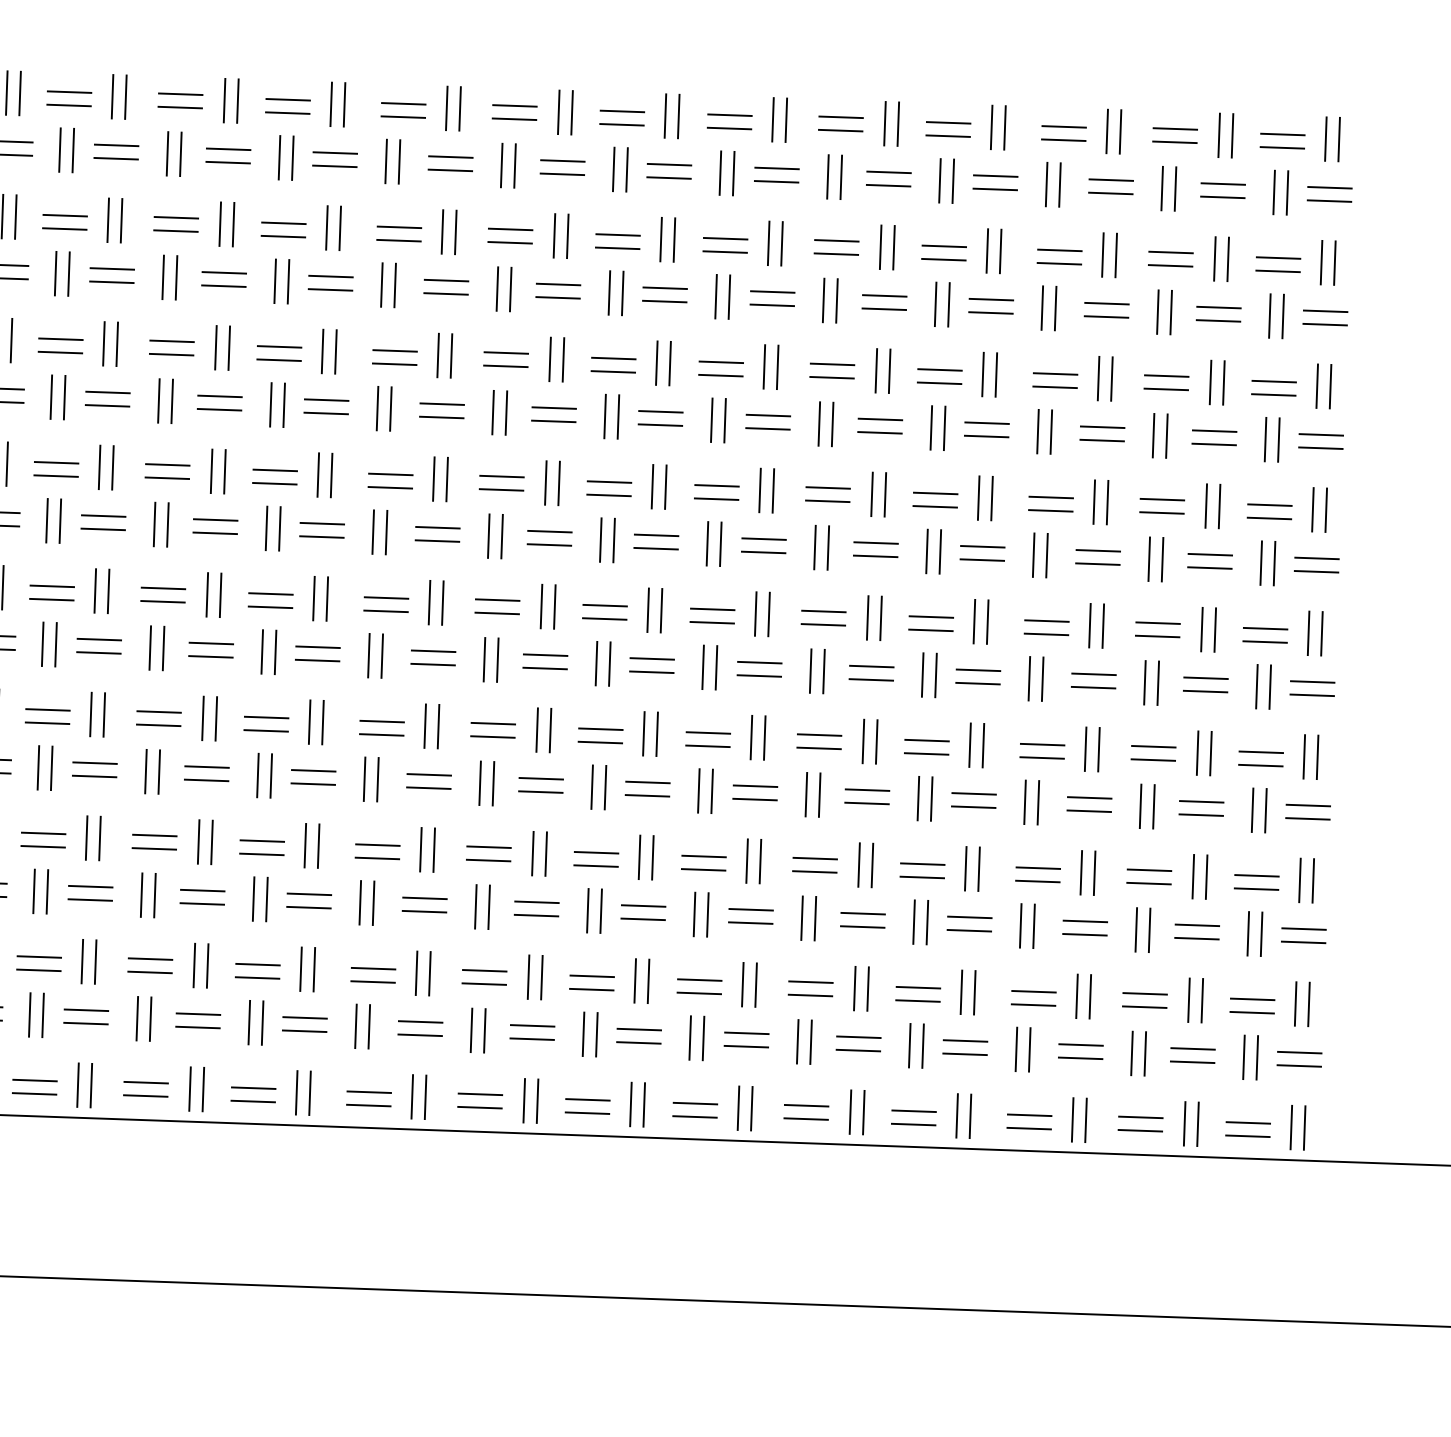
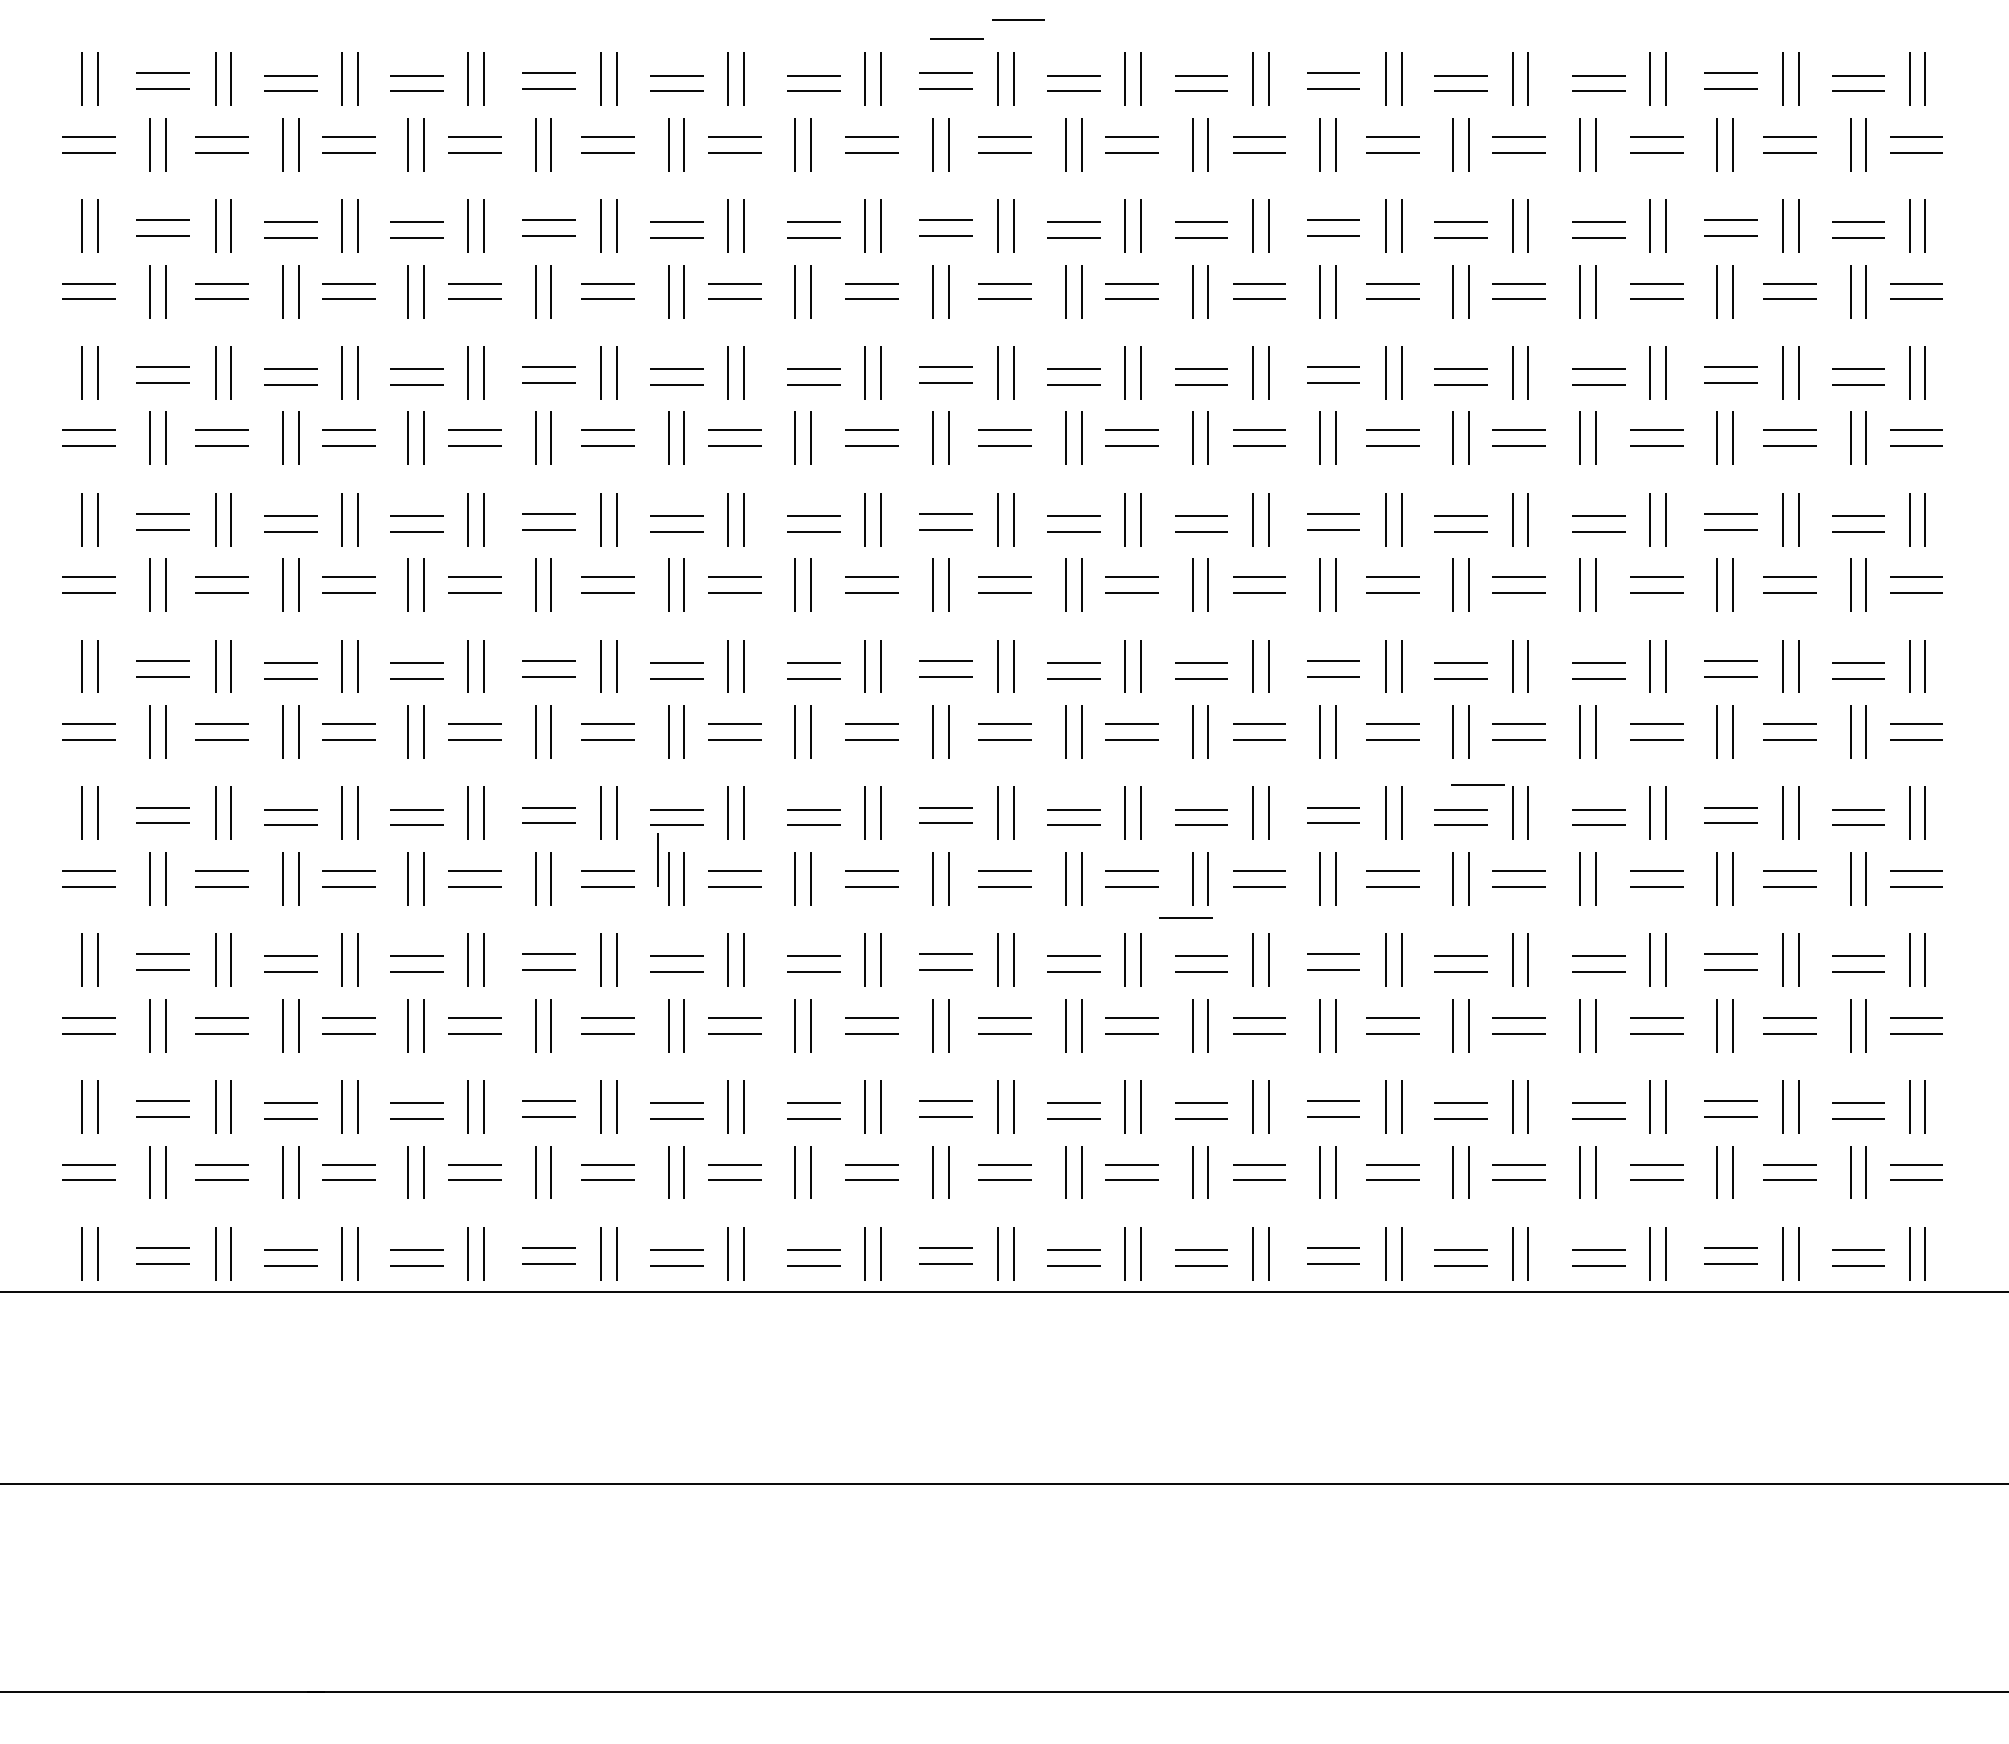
line: (577, 62) -> (1018, 19), added
line: (524, 76) -> (956, 38), added
line: (941, 719) -> (1477, 784), added
line: (249, 758) -> (657, 859), added
line: (691, 823) -> (1185, 917), added

